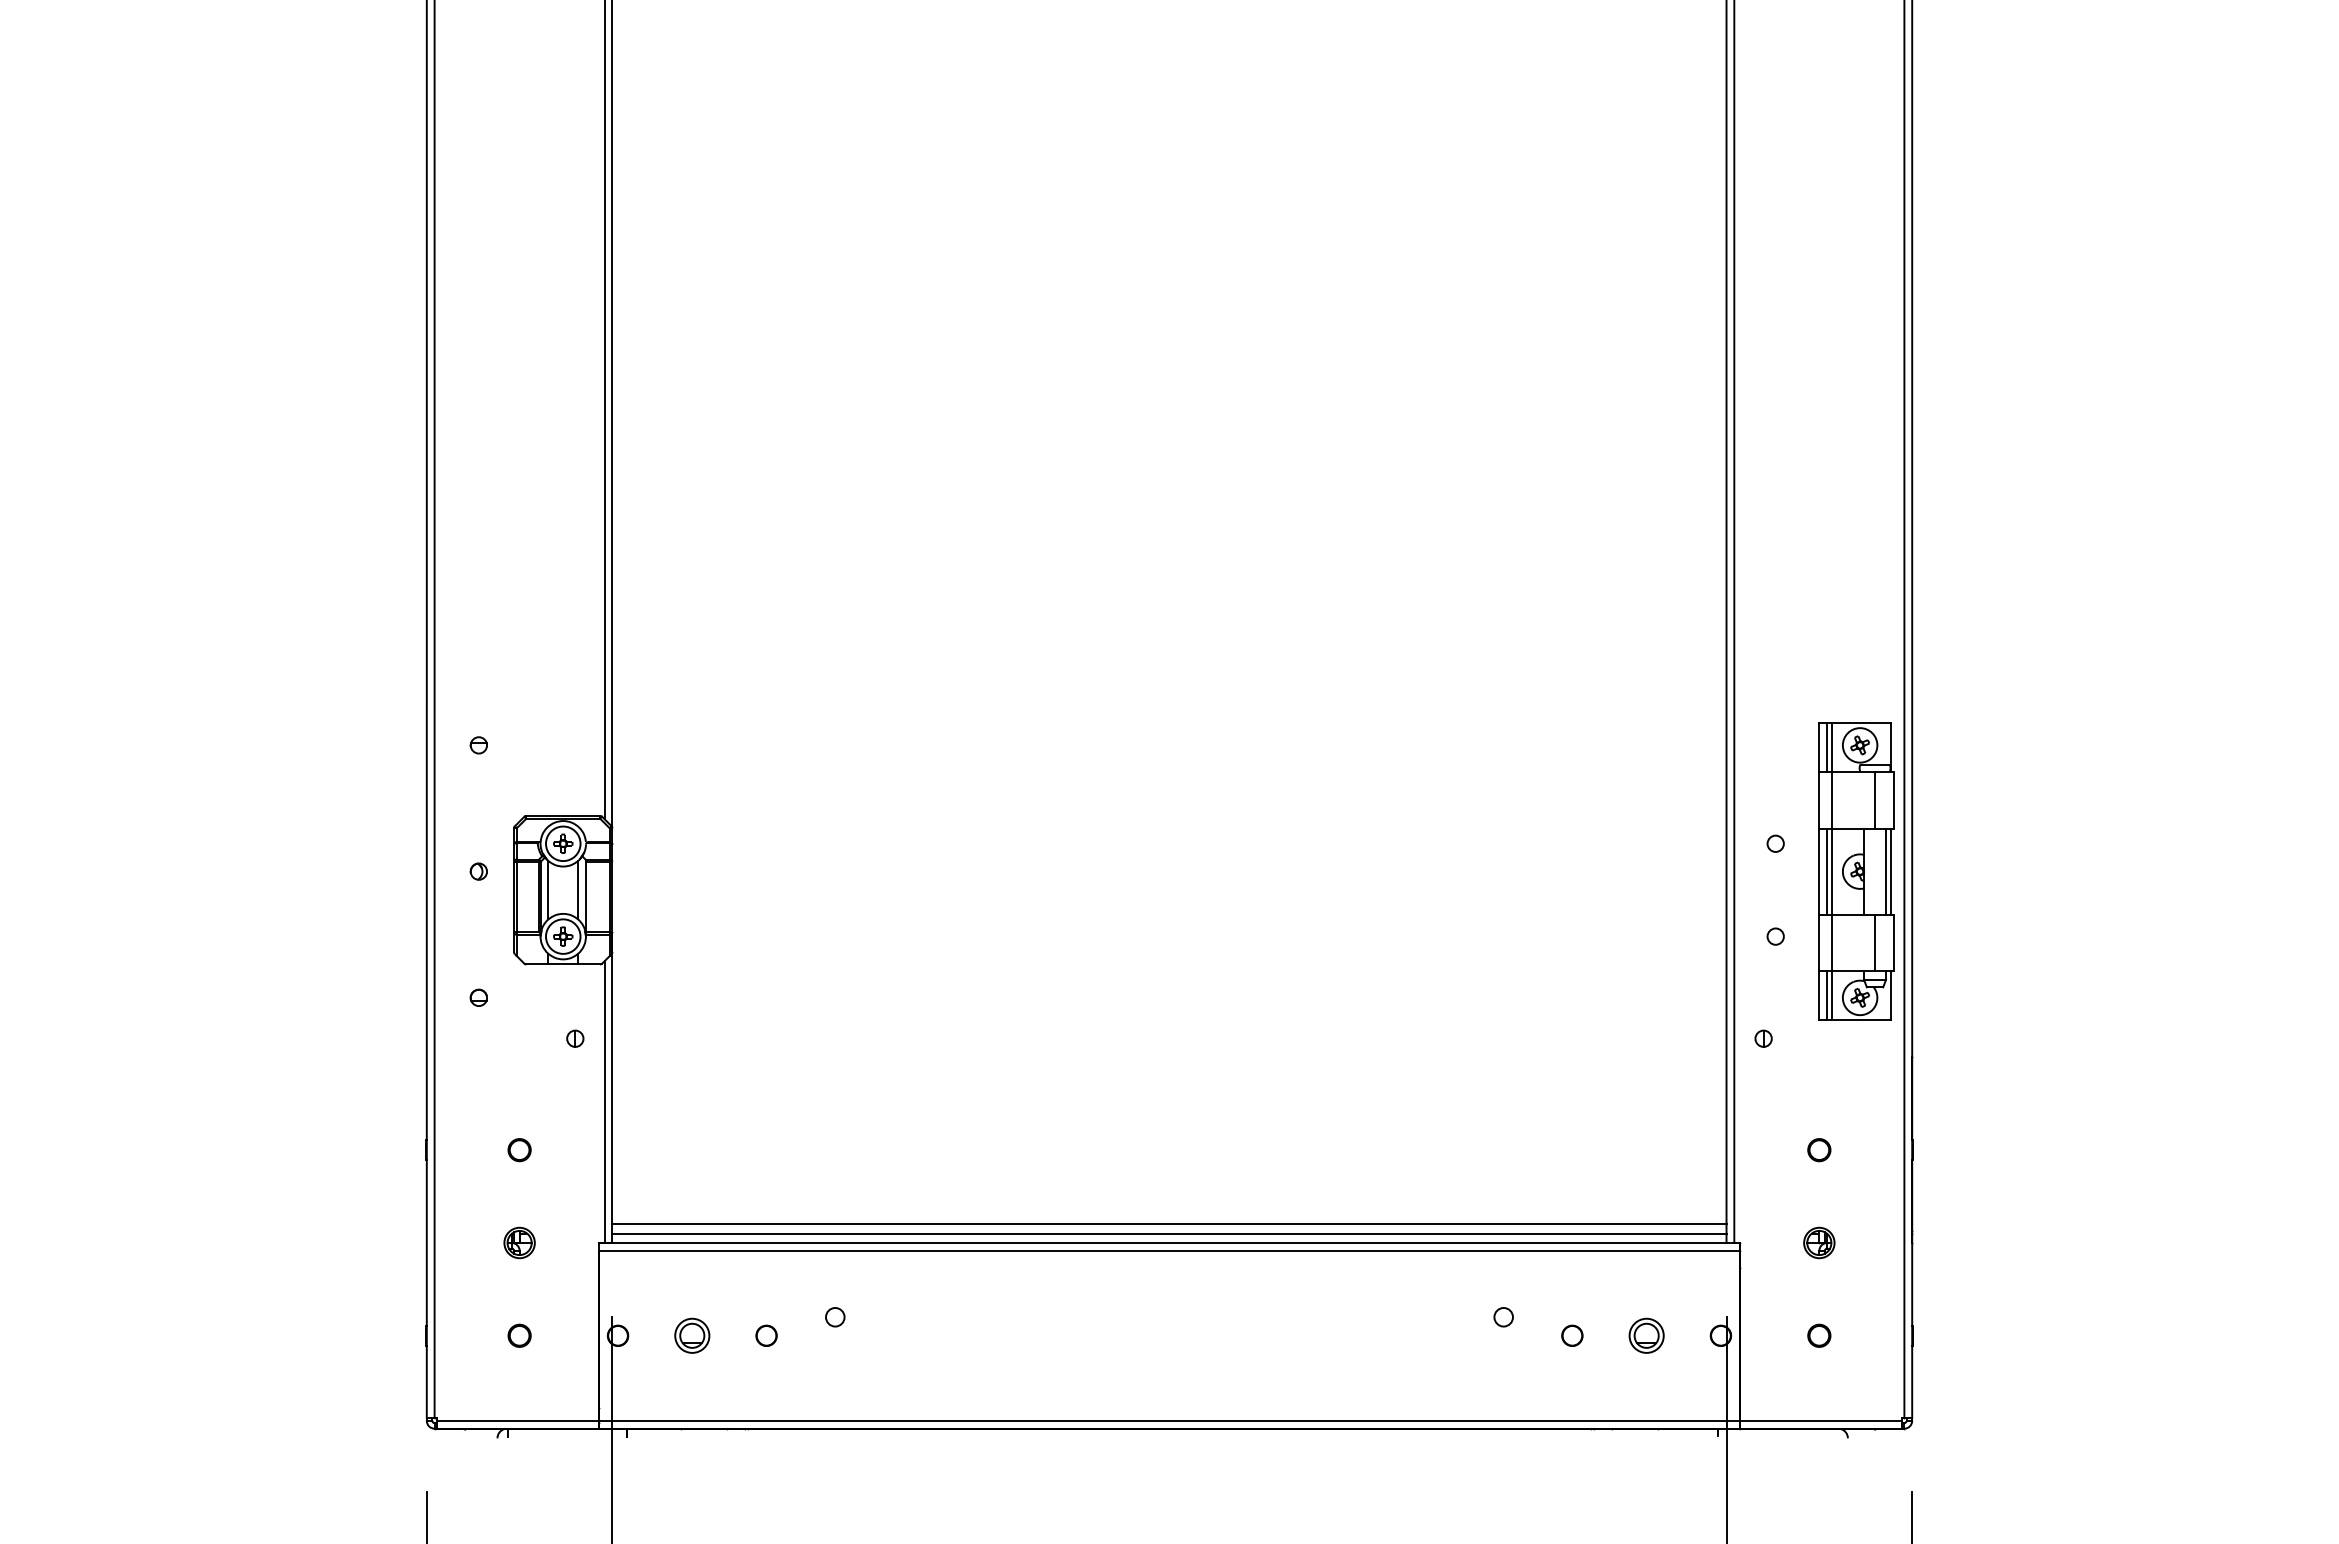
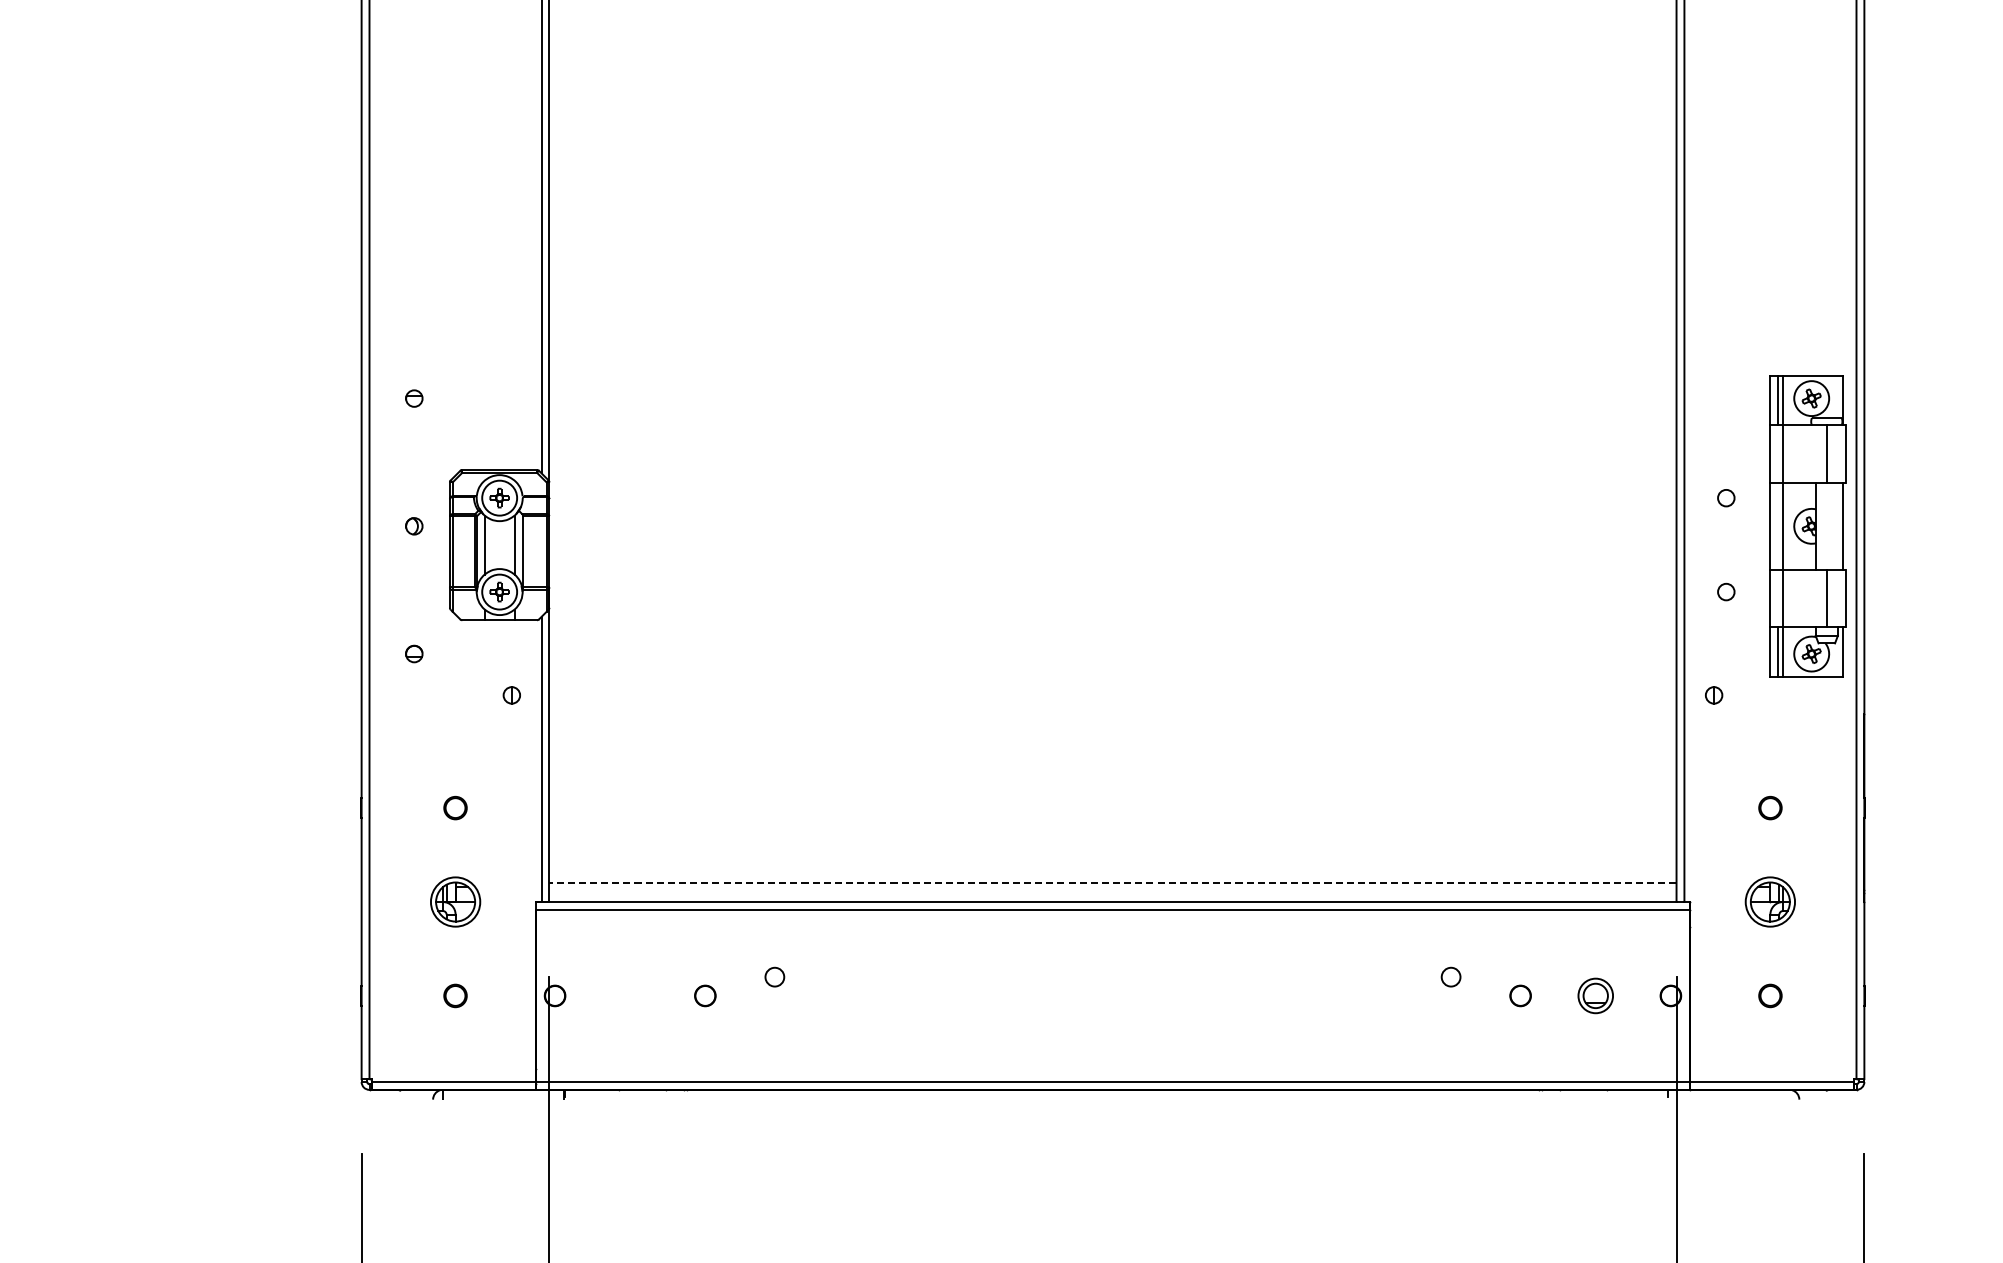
line: (1826, 871) -> (1777, 526), removed
line: (1886, 871) -> (1838, 526), removed
line: (1169, 1224) -> (1112, 883), solid -> dashed
line: (1169, 1233) -> (1112, 892), removed
part: (519, 1242) -> (455, 901), size x1.6
part: (1819, 1242) -> (1770, 901), size x1.6
part: (692, 1335) -> (630, 995), removed

